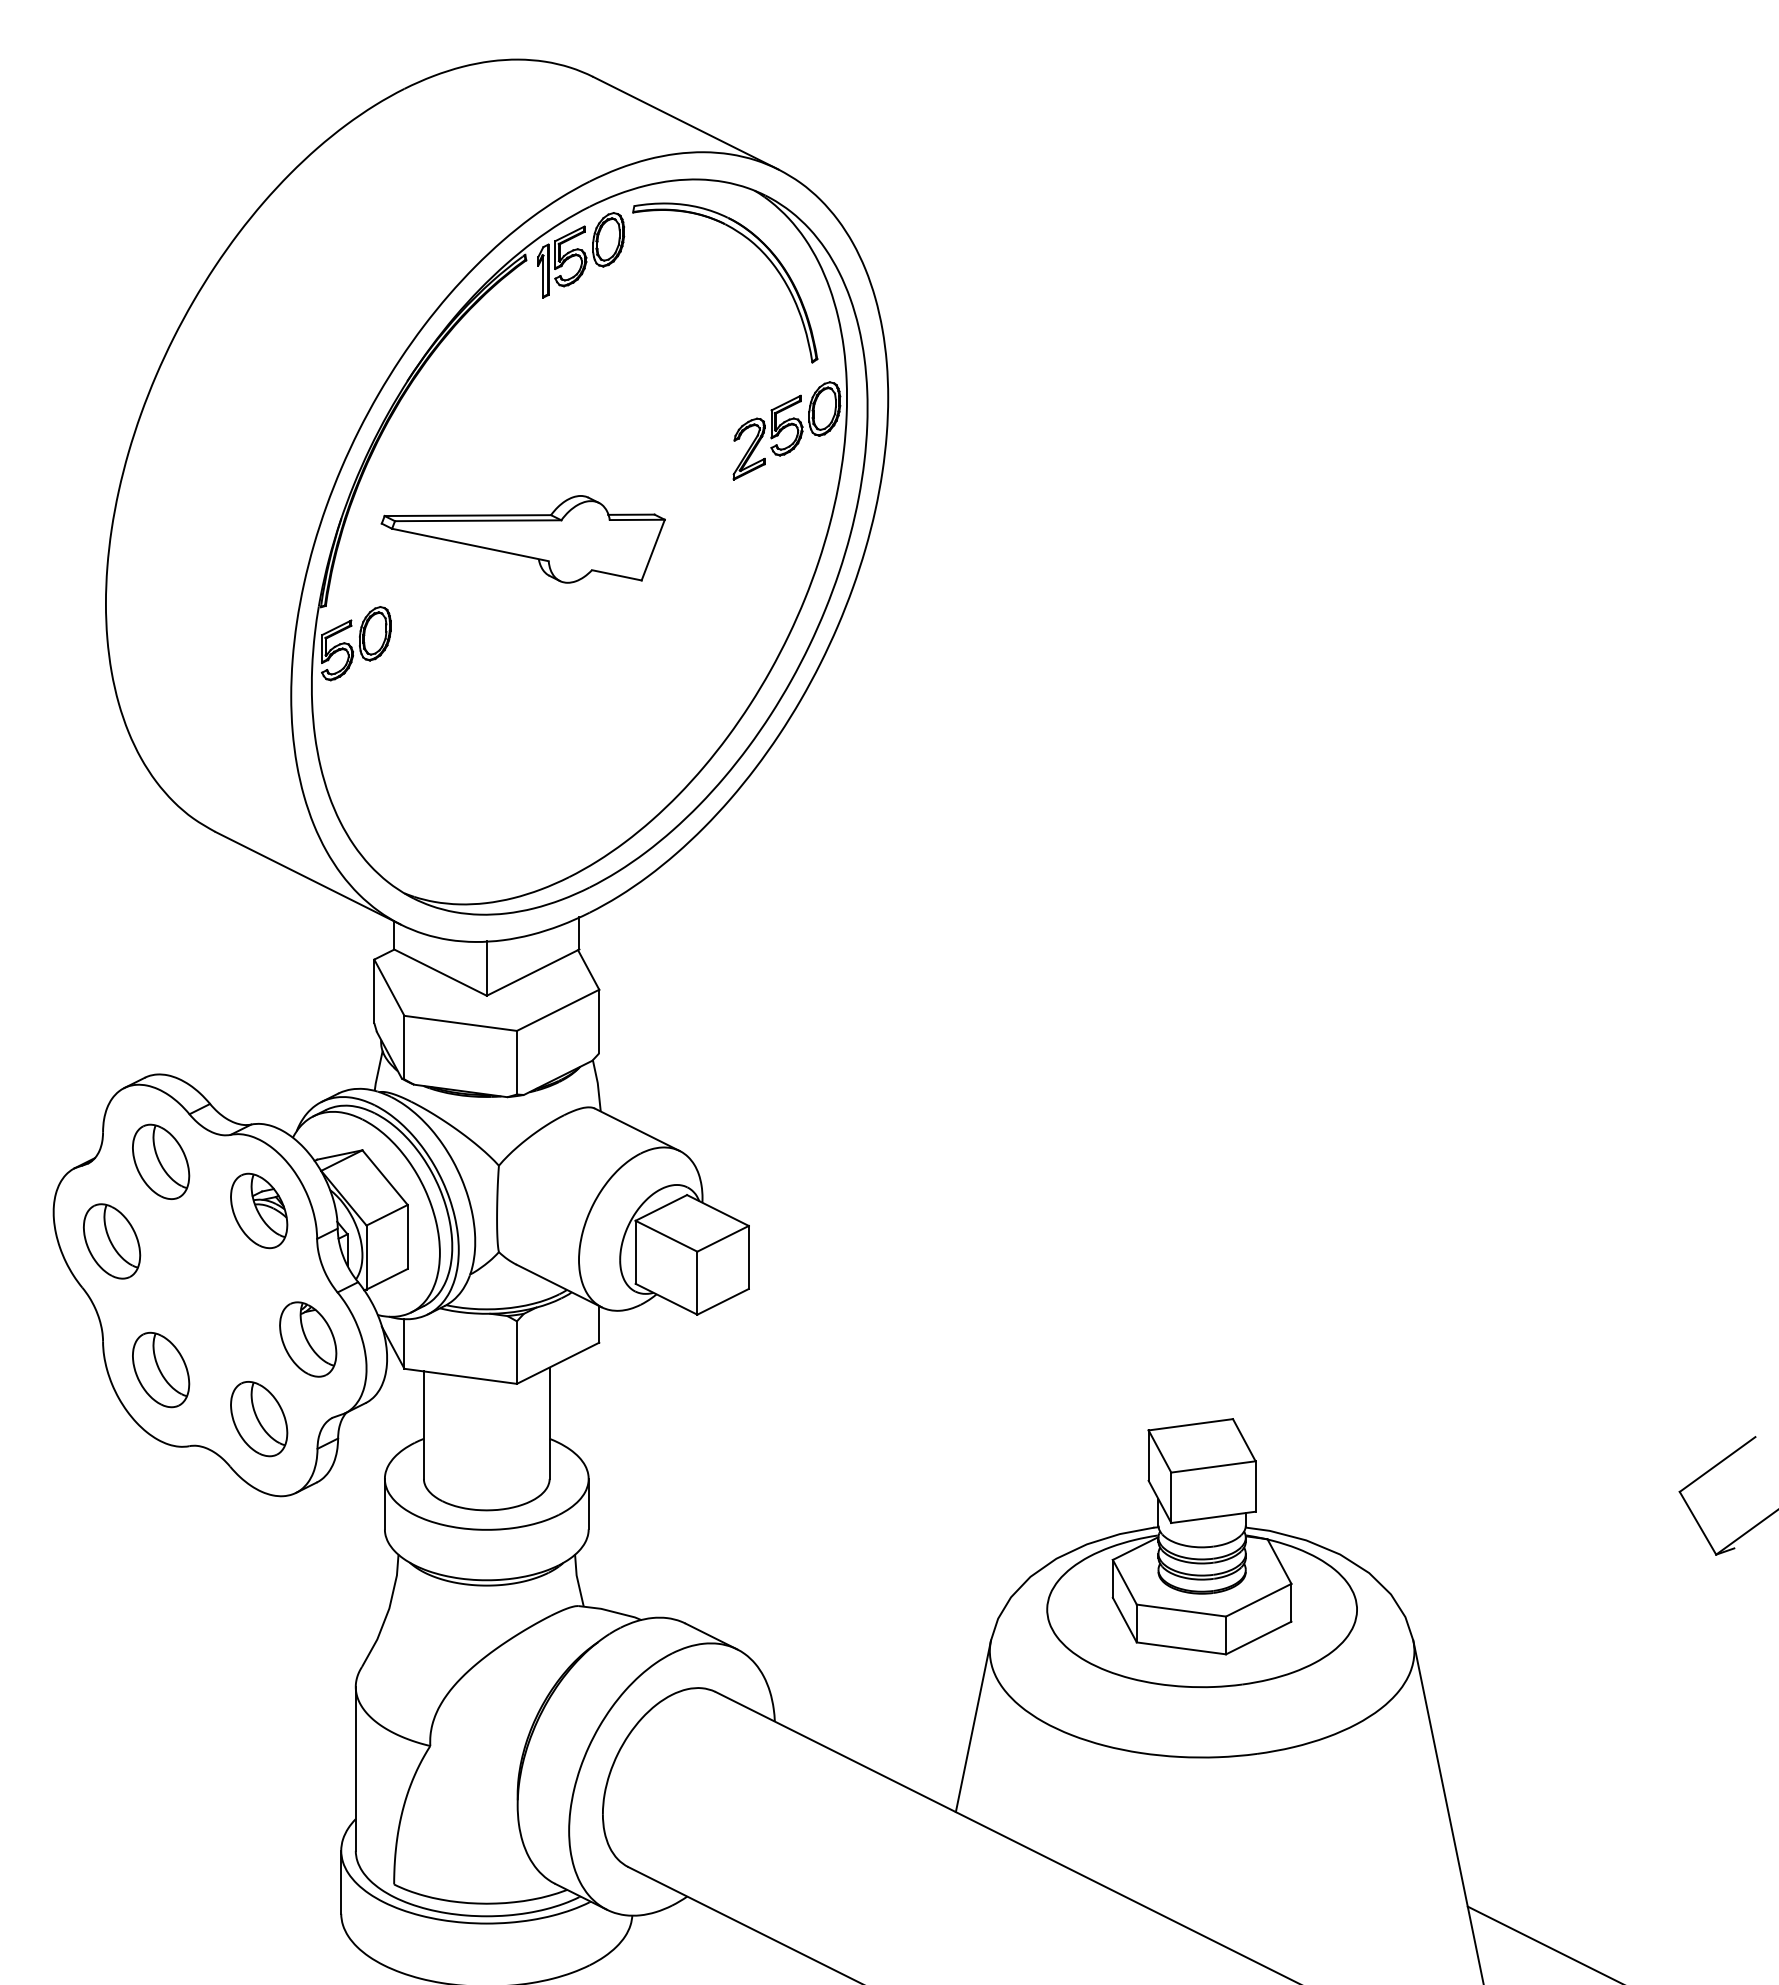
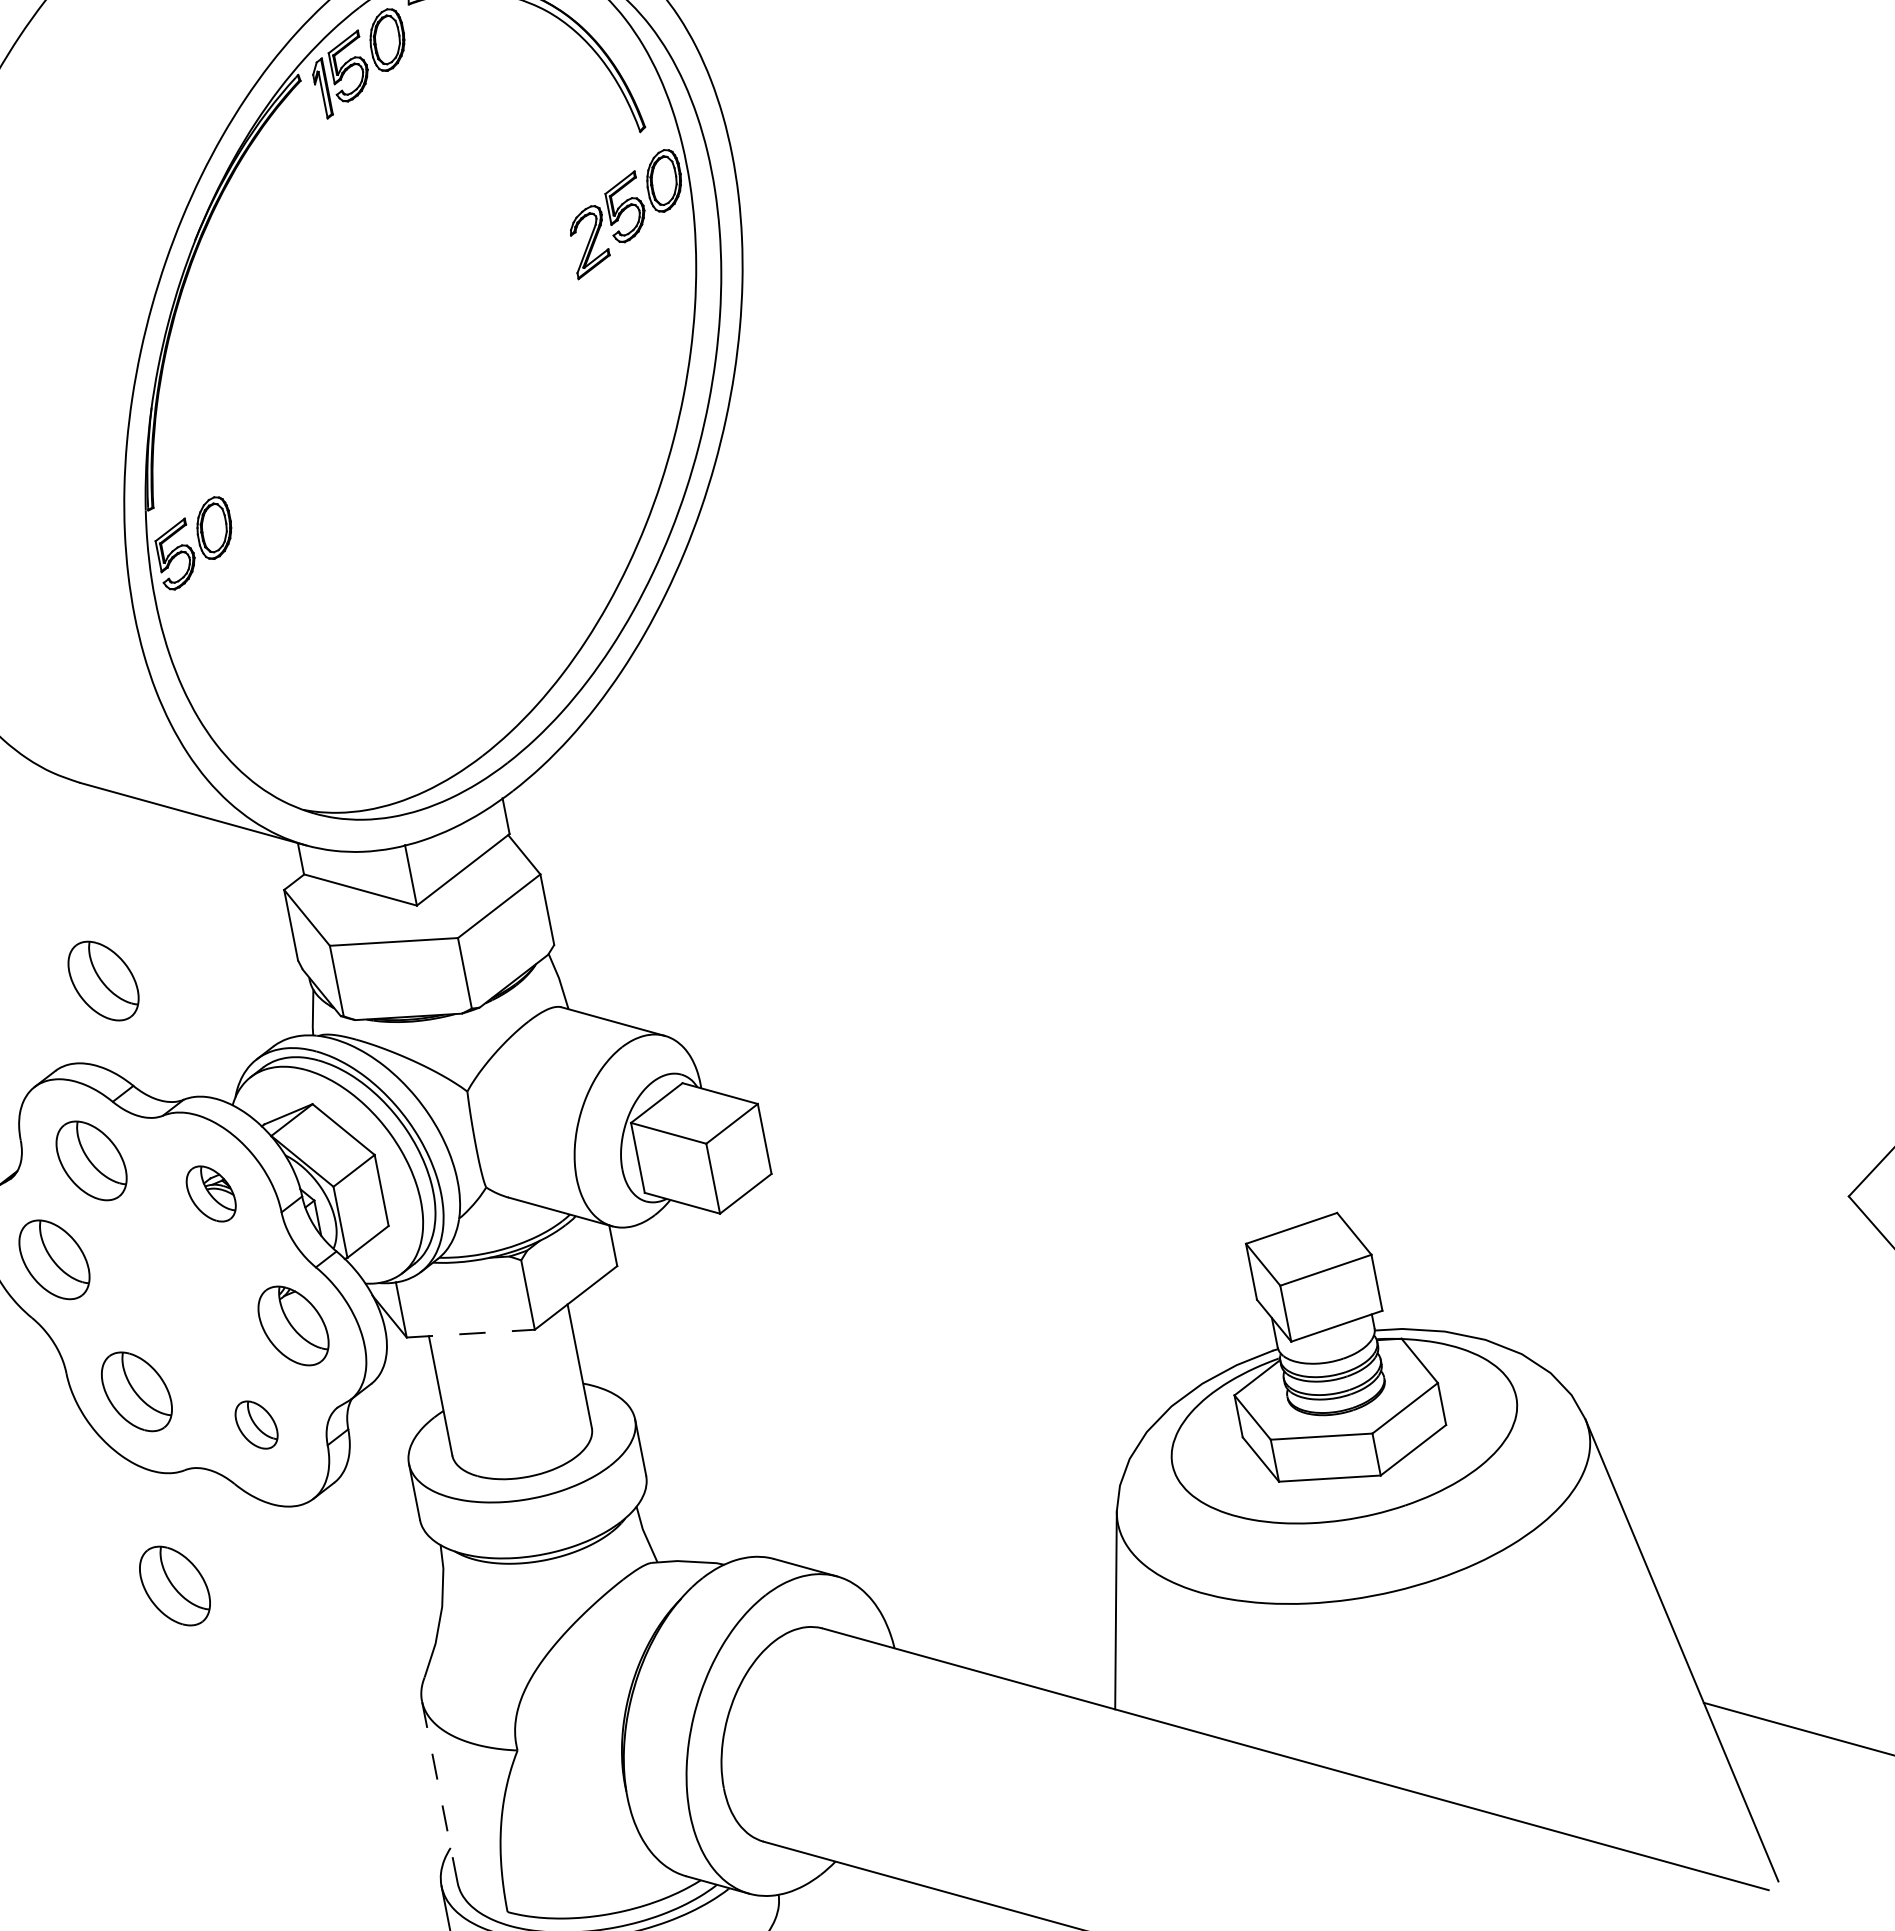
part: (522, 539) -> (357, 391), removed
part: (202, 1007) -> (103, 980), added
part: (259, 1210) -> (211, 1193), size x0.7
line: (460, 1376) -> (470, 1333), solid -> dashed
part: (259, 1419) -> (256, 1425), size x0.6
part: (161, 1544) -> (175, 1585), added
line: (355, 1768) -> (439, 1791), solid -> dashed

